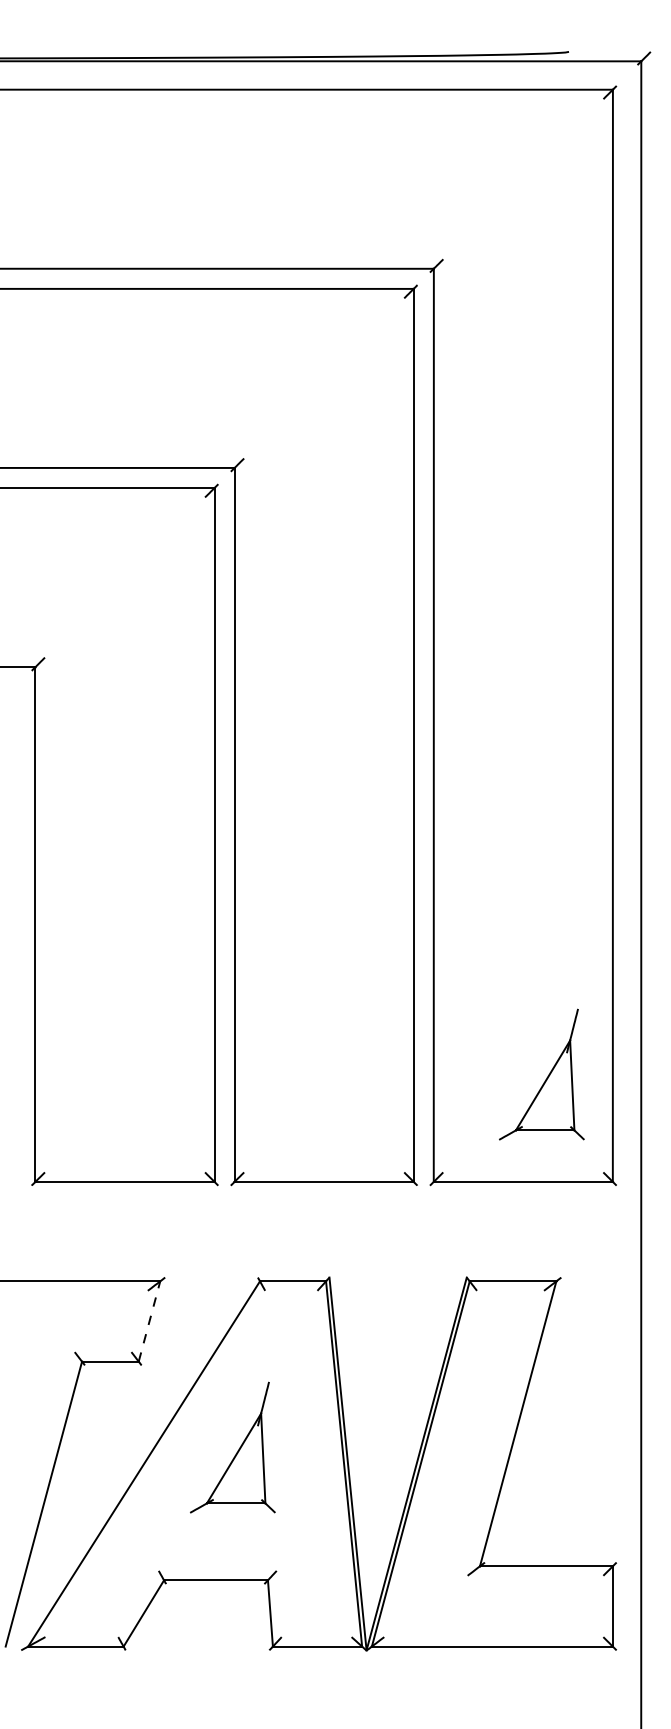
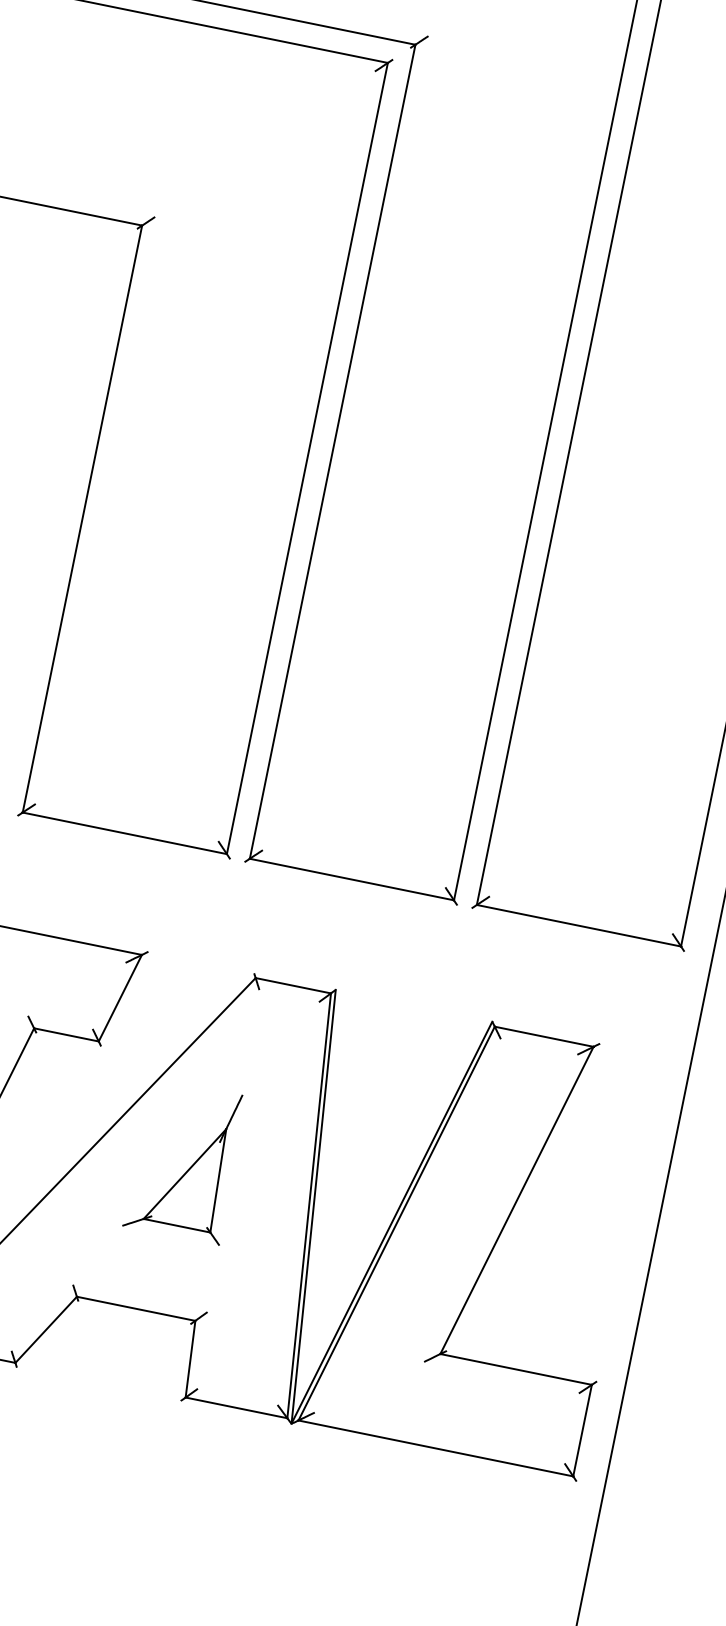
part: (541, 1074) -> (624, 807), removed
line: (149, 1321) -> (120, 998), dashed -> solid

